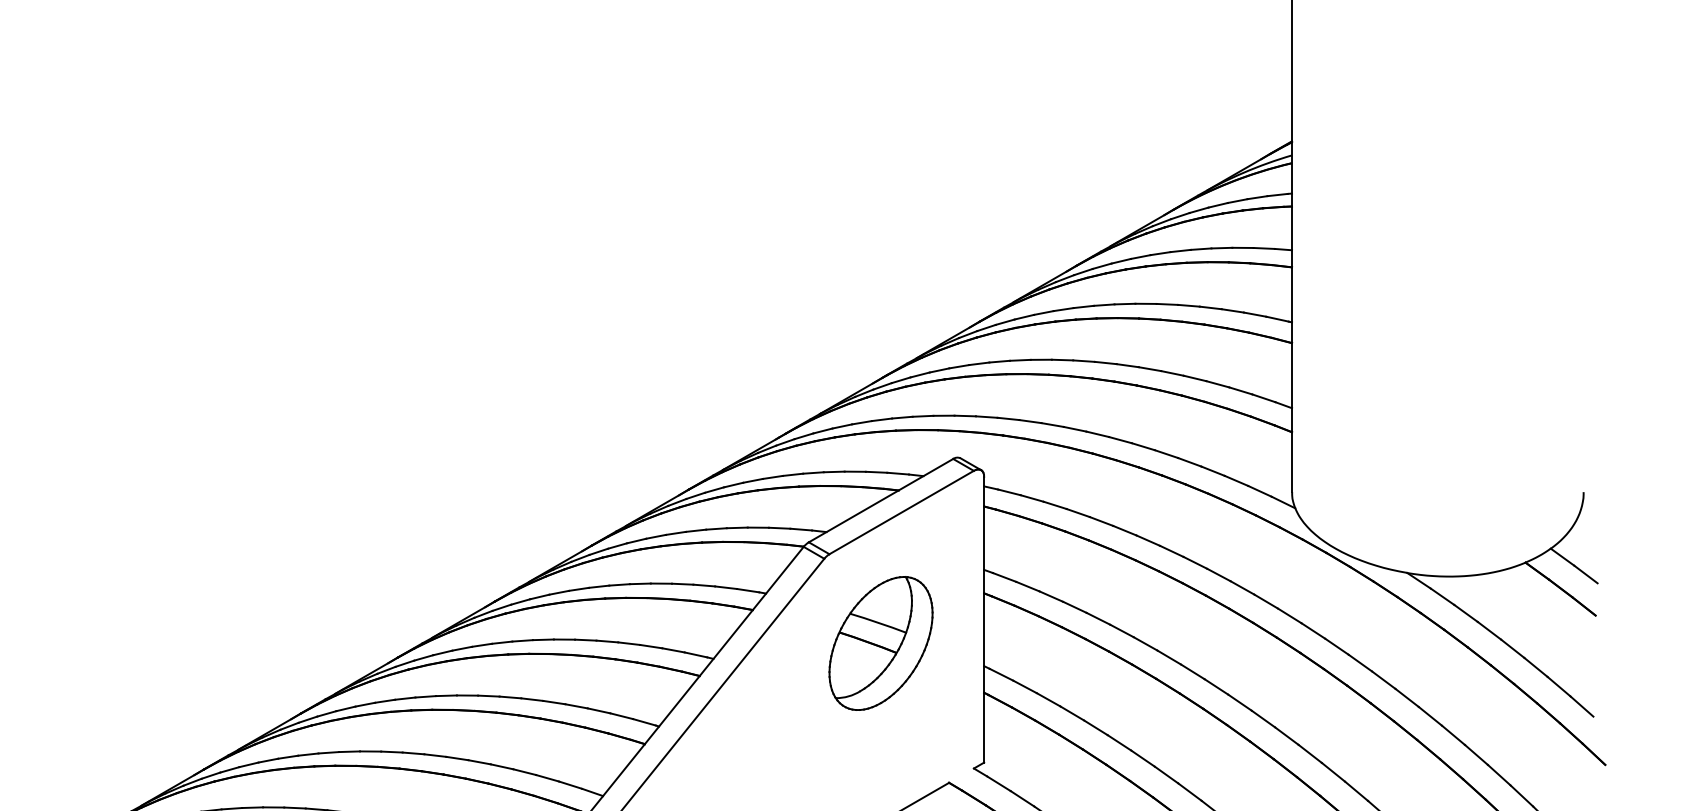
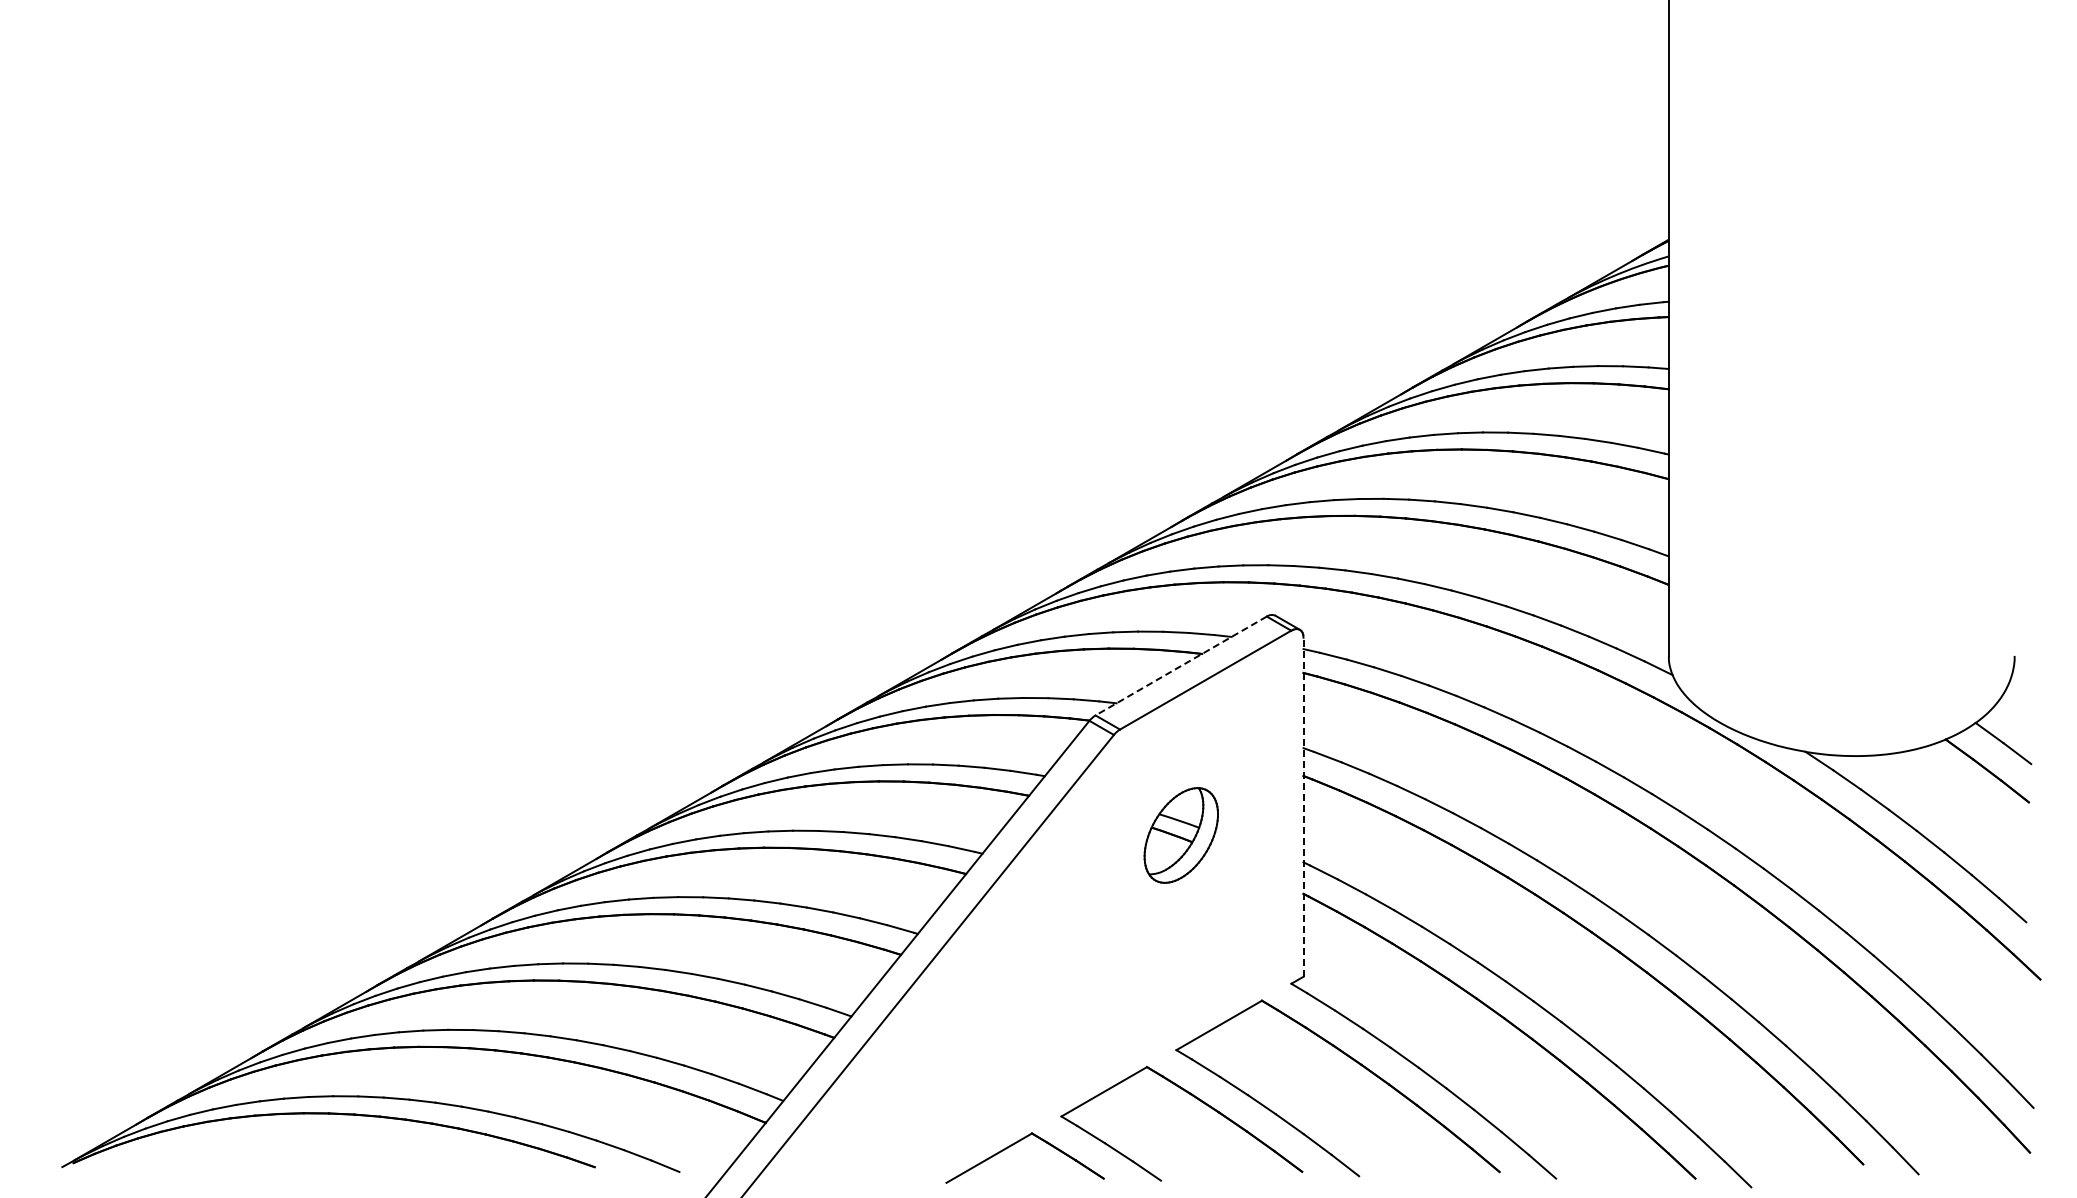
line: (881, 501) -> (1181, 666), solid -> dashed
line: (984, 619) -> (1303, 806), solid -> dashed
part: (881, 643) -> (1181, 835), size x0.6

